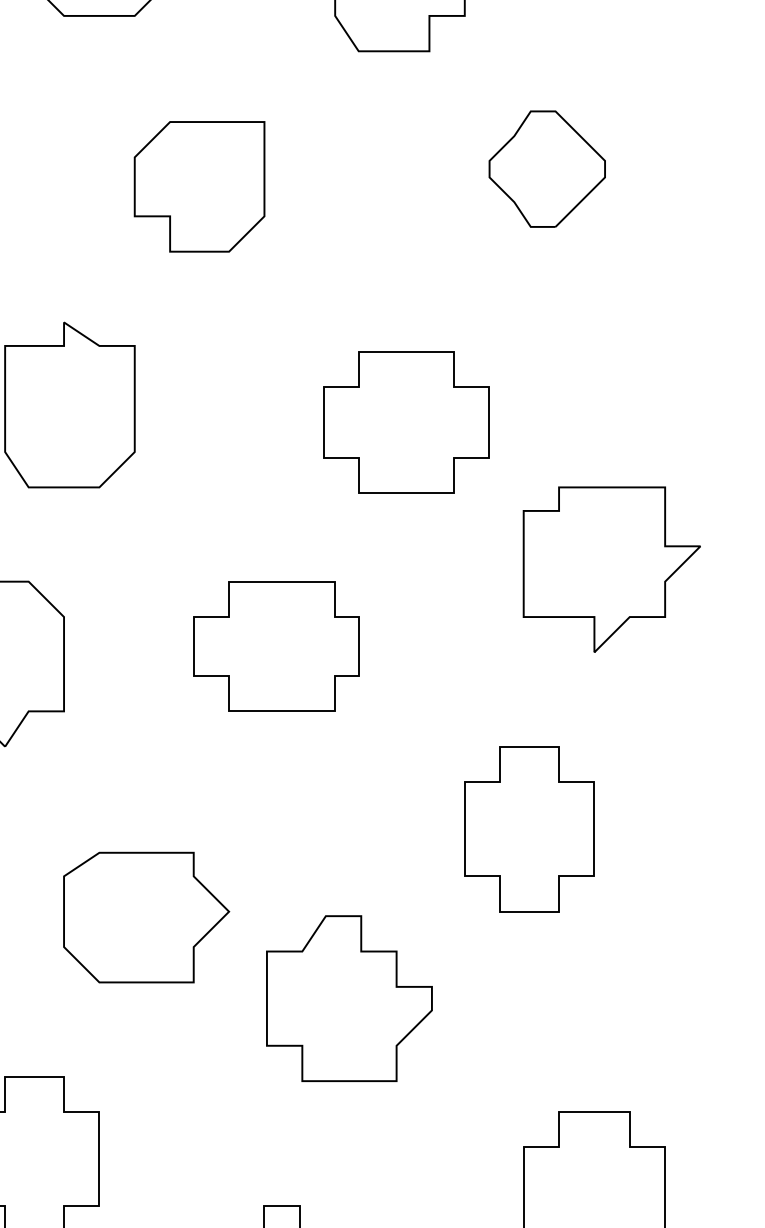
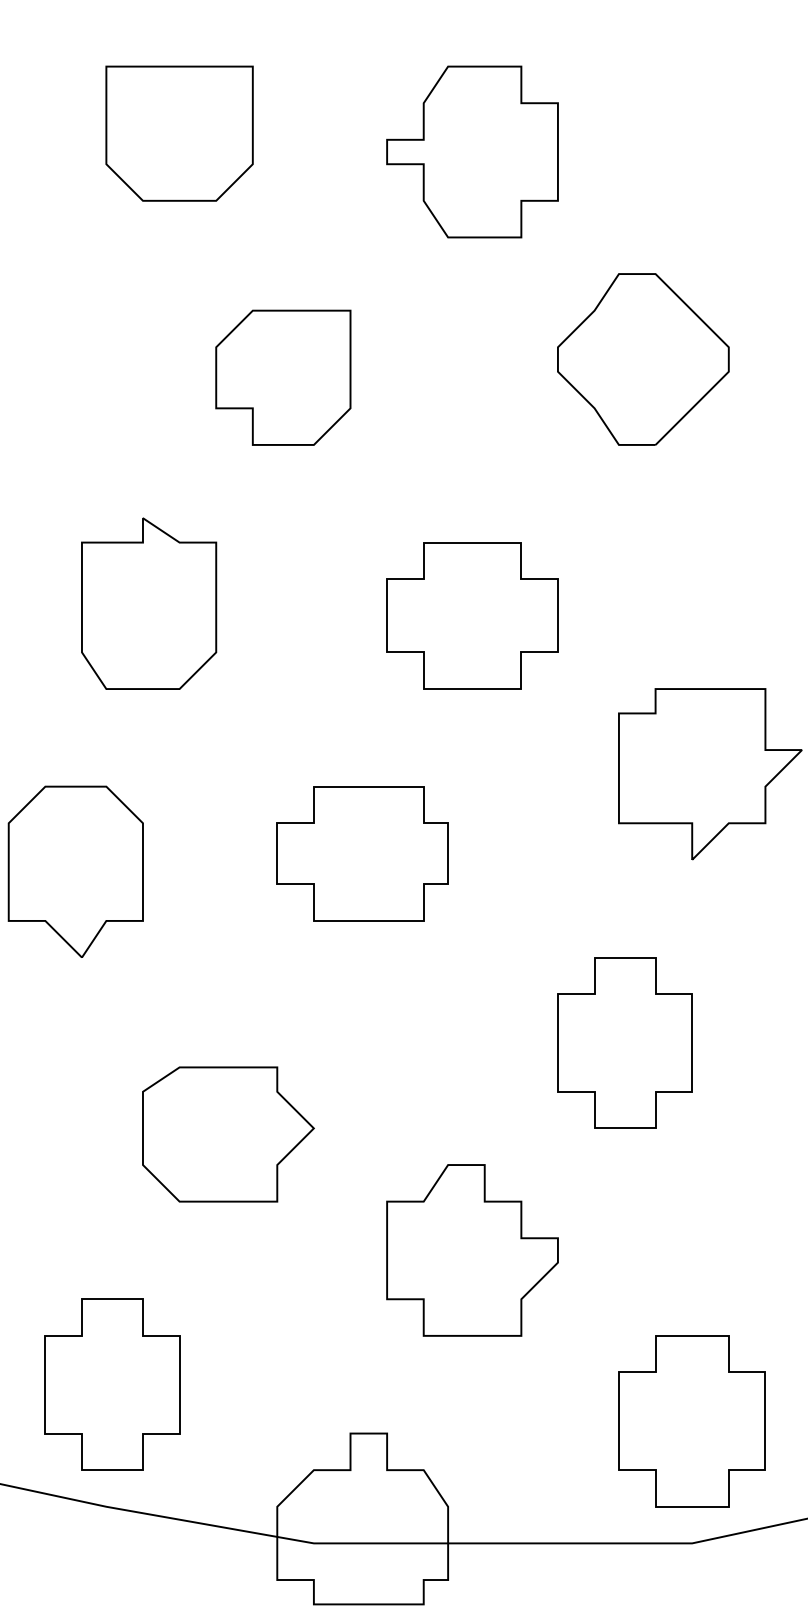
part: (547, 169) -> (643, 359), size x1.43
part: (406, 422) -> (472, 615), moved
part: (349, 998) -> (472, 1250), moved

